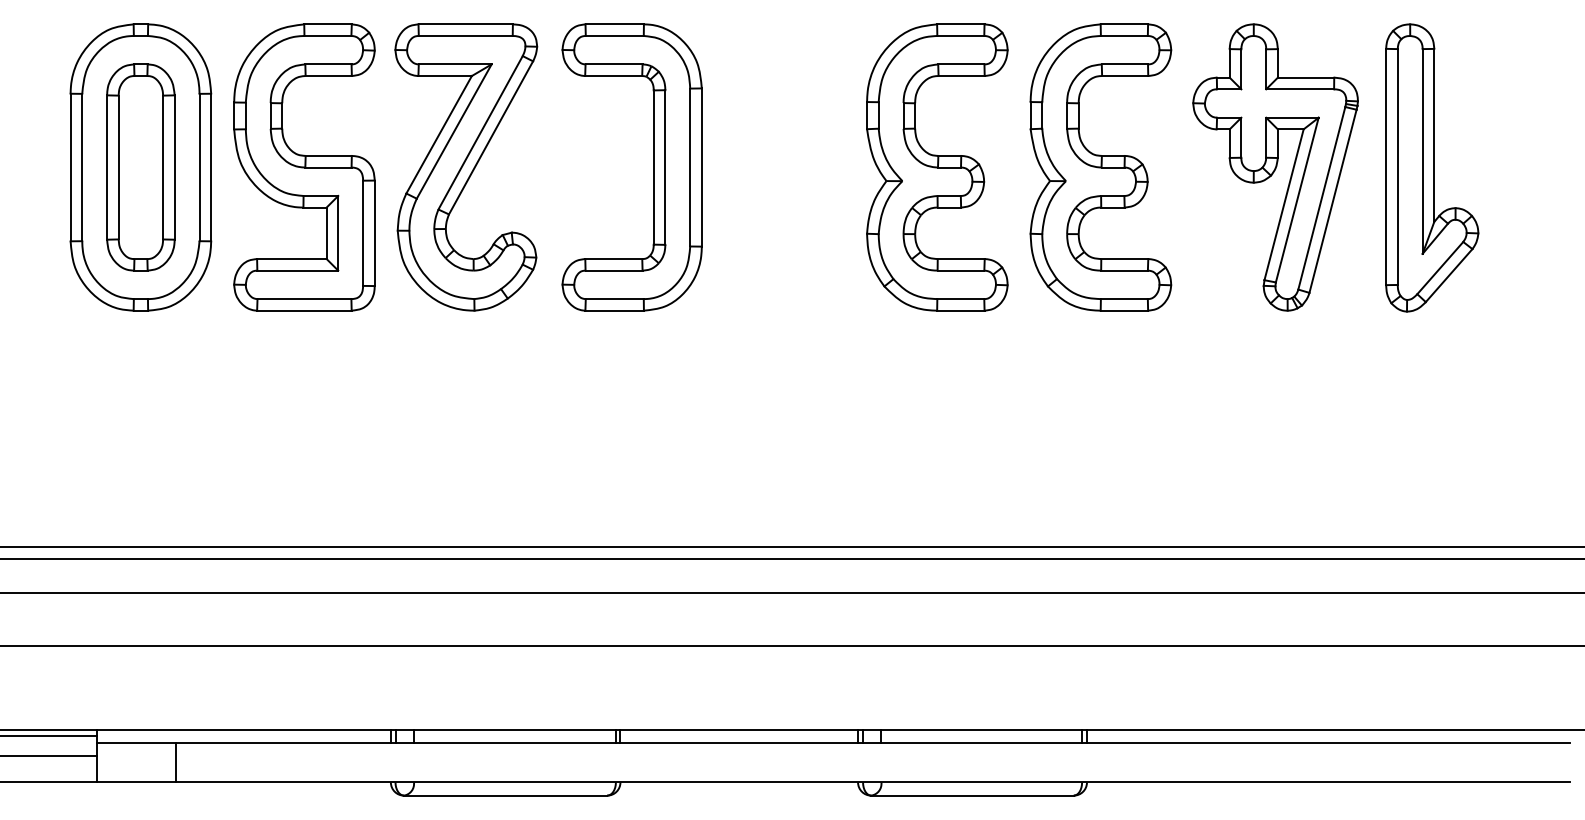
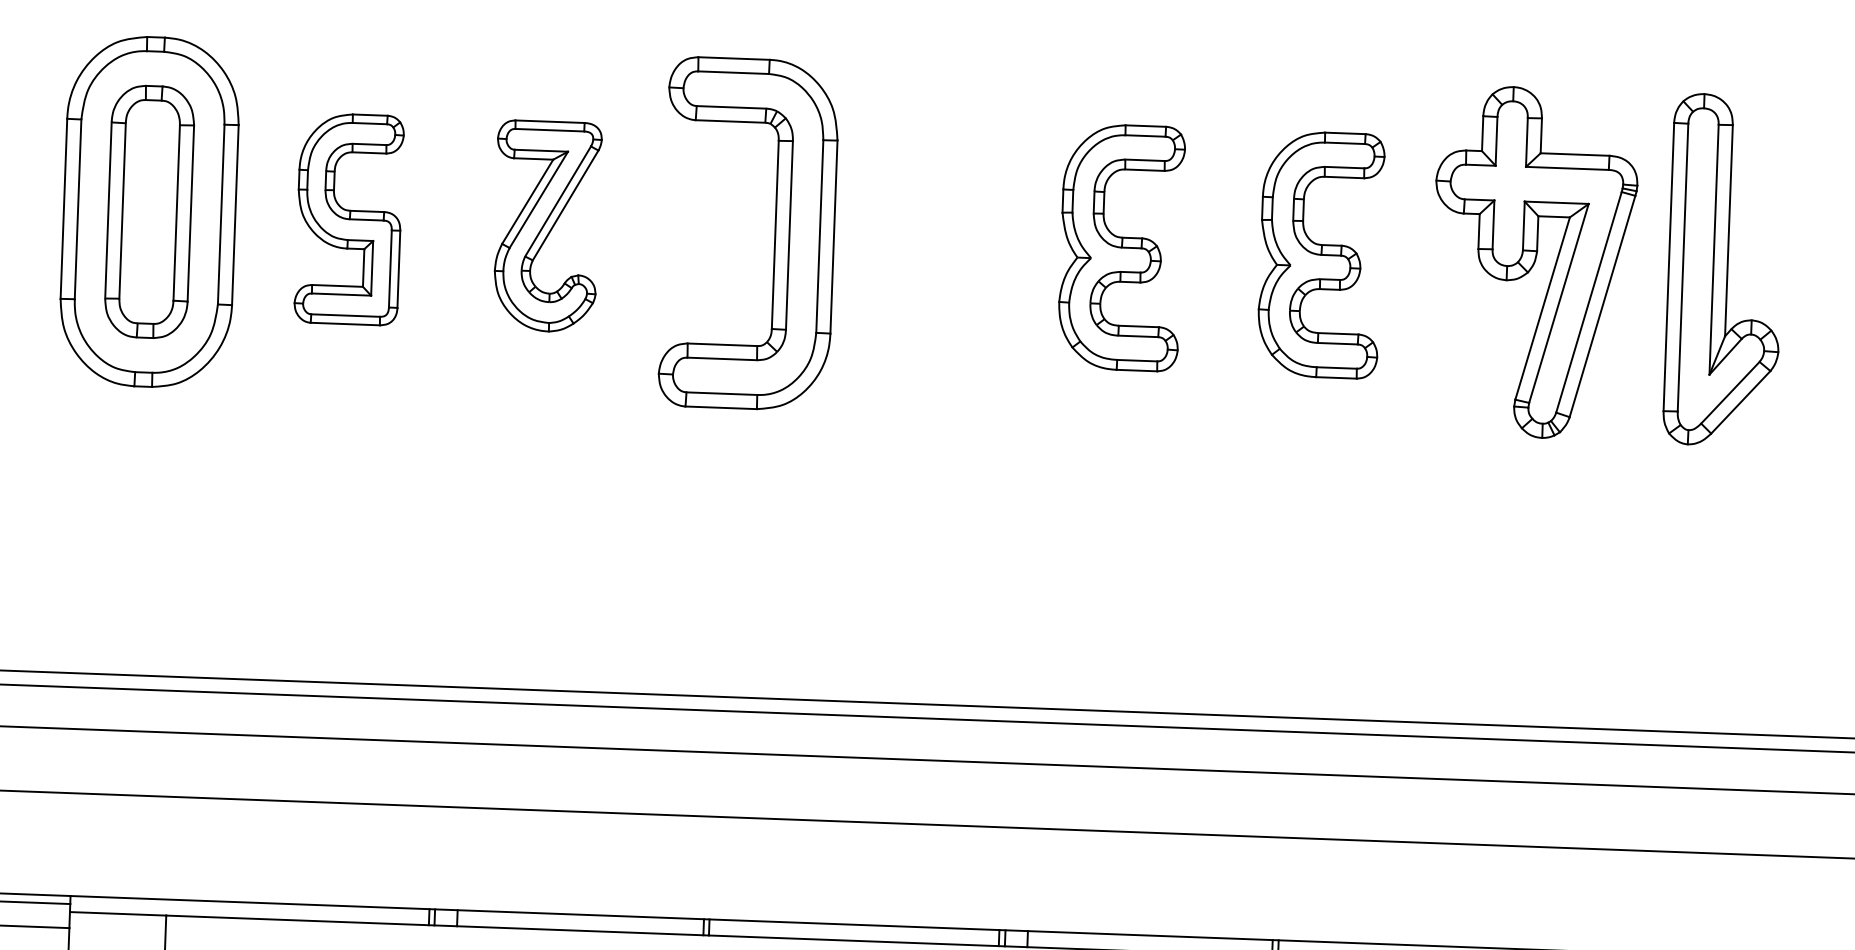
part: (304, 167) -> (349, 219), size x0.6
part: (466, 167) -> (546, 226), size x0.6
part: (937, 167) -> (1121, 247), size x0.7
part: (1100, 167) -> (1320, 254), size x0.7

